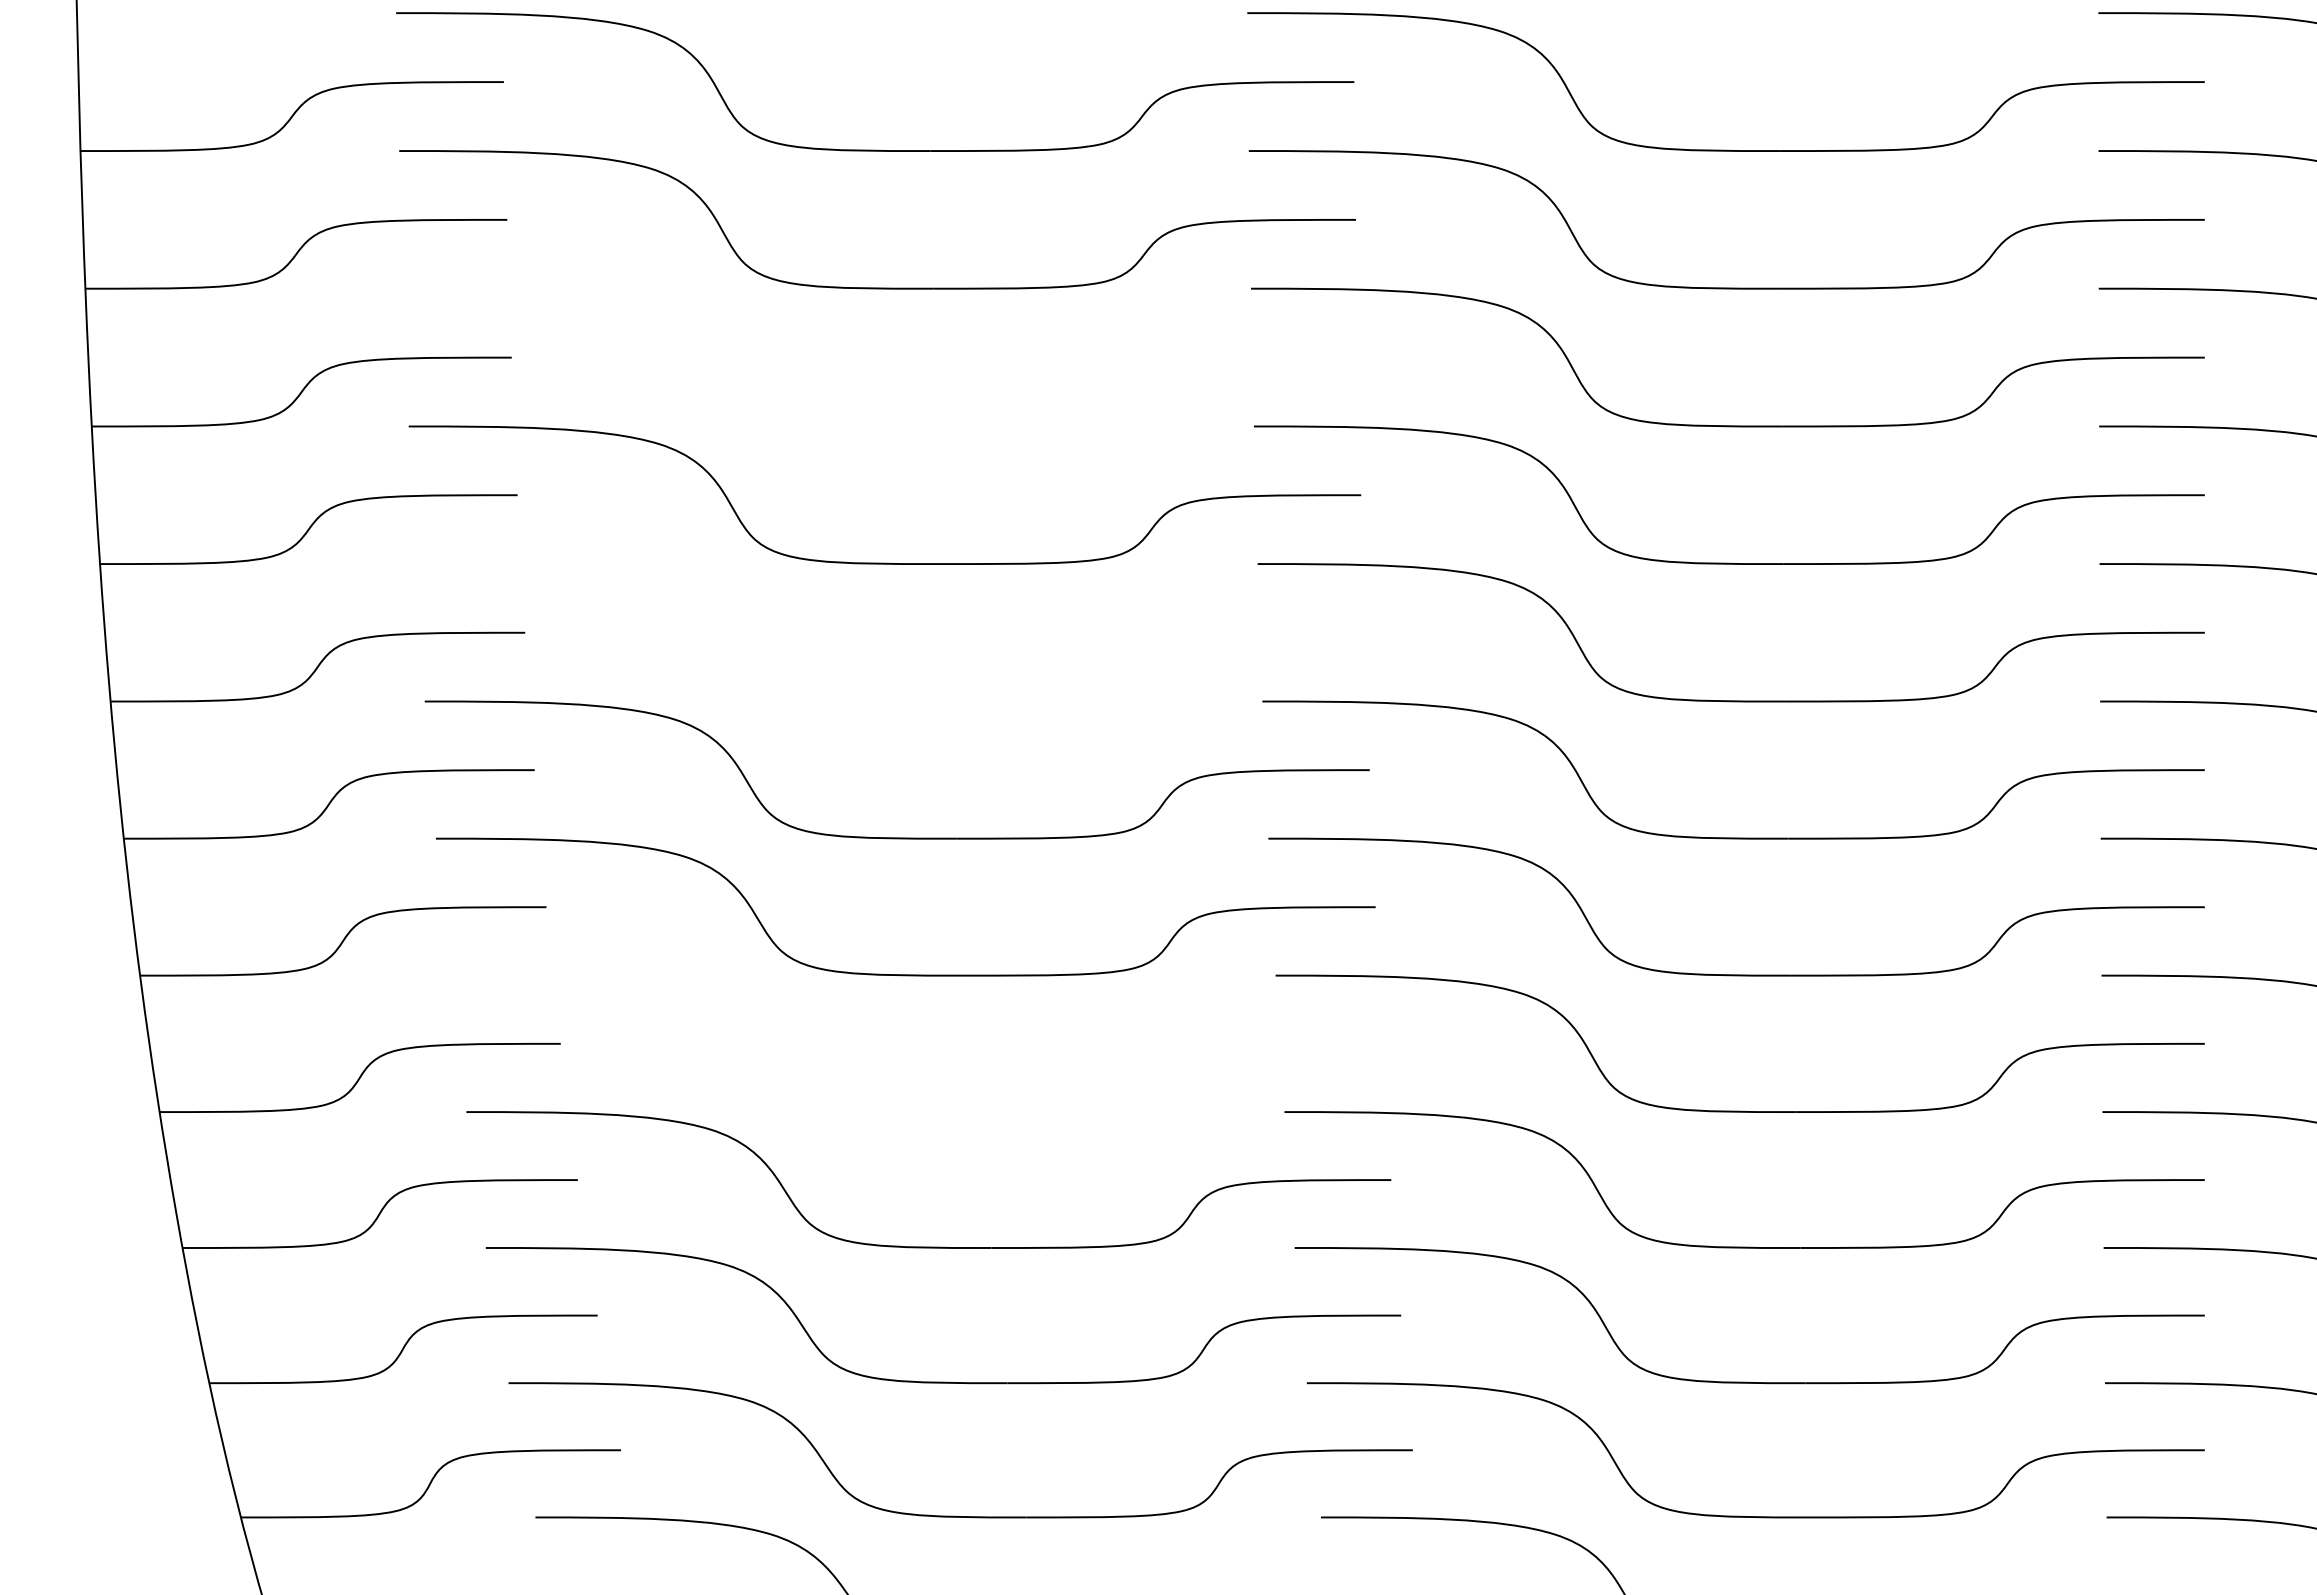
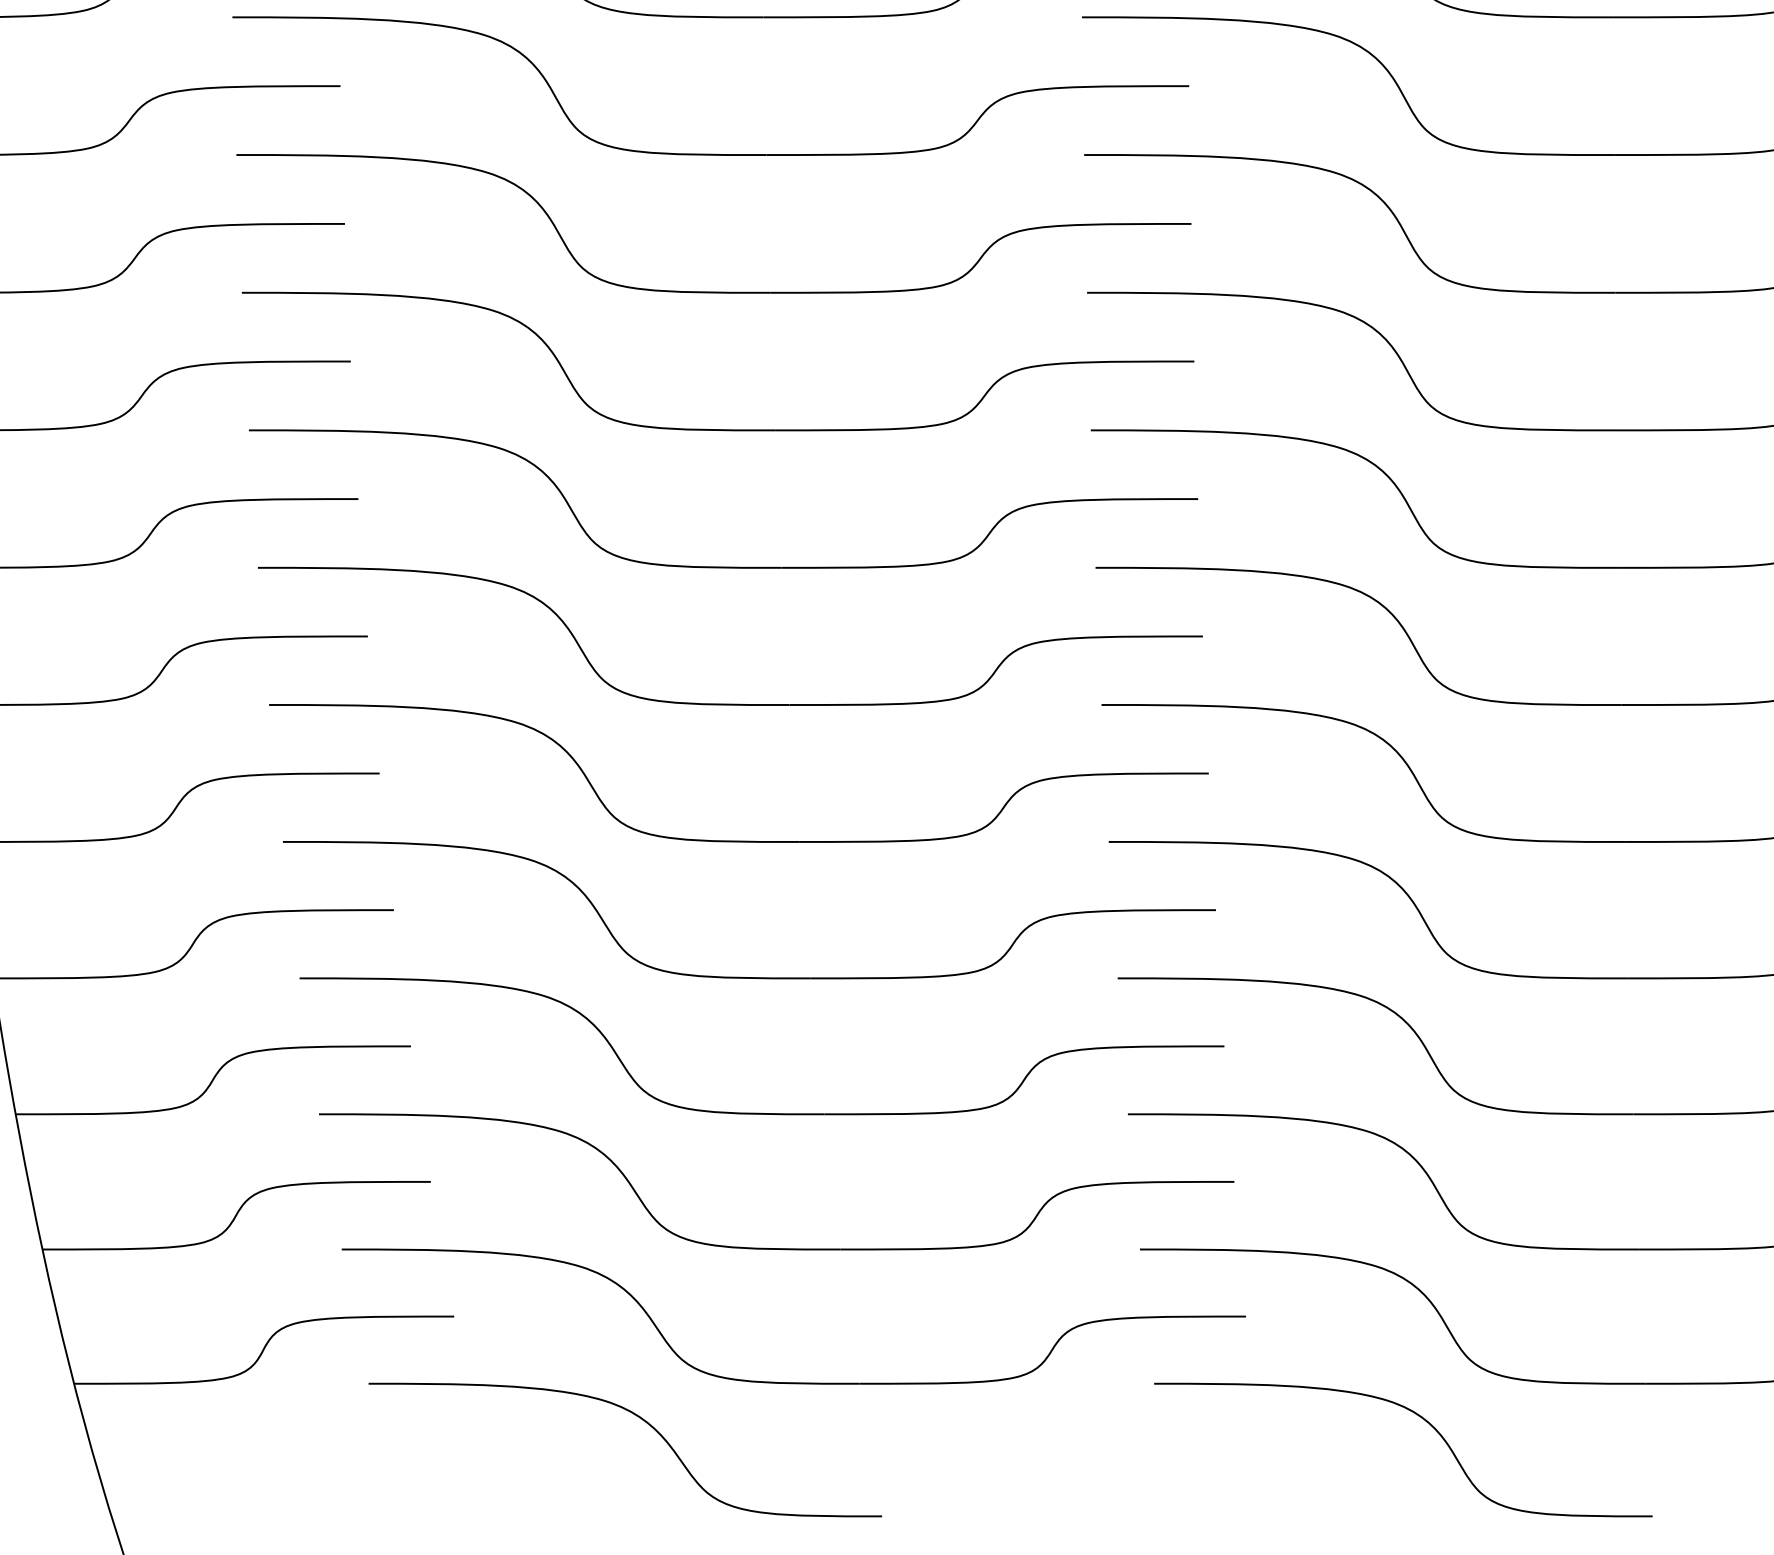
part: (880, 425) -> (713, 291), added
part: (889, 700) -> (722, 566), added
part: (915, 1110) -> (748, 976), added

